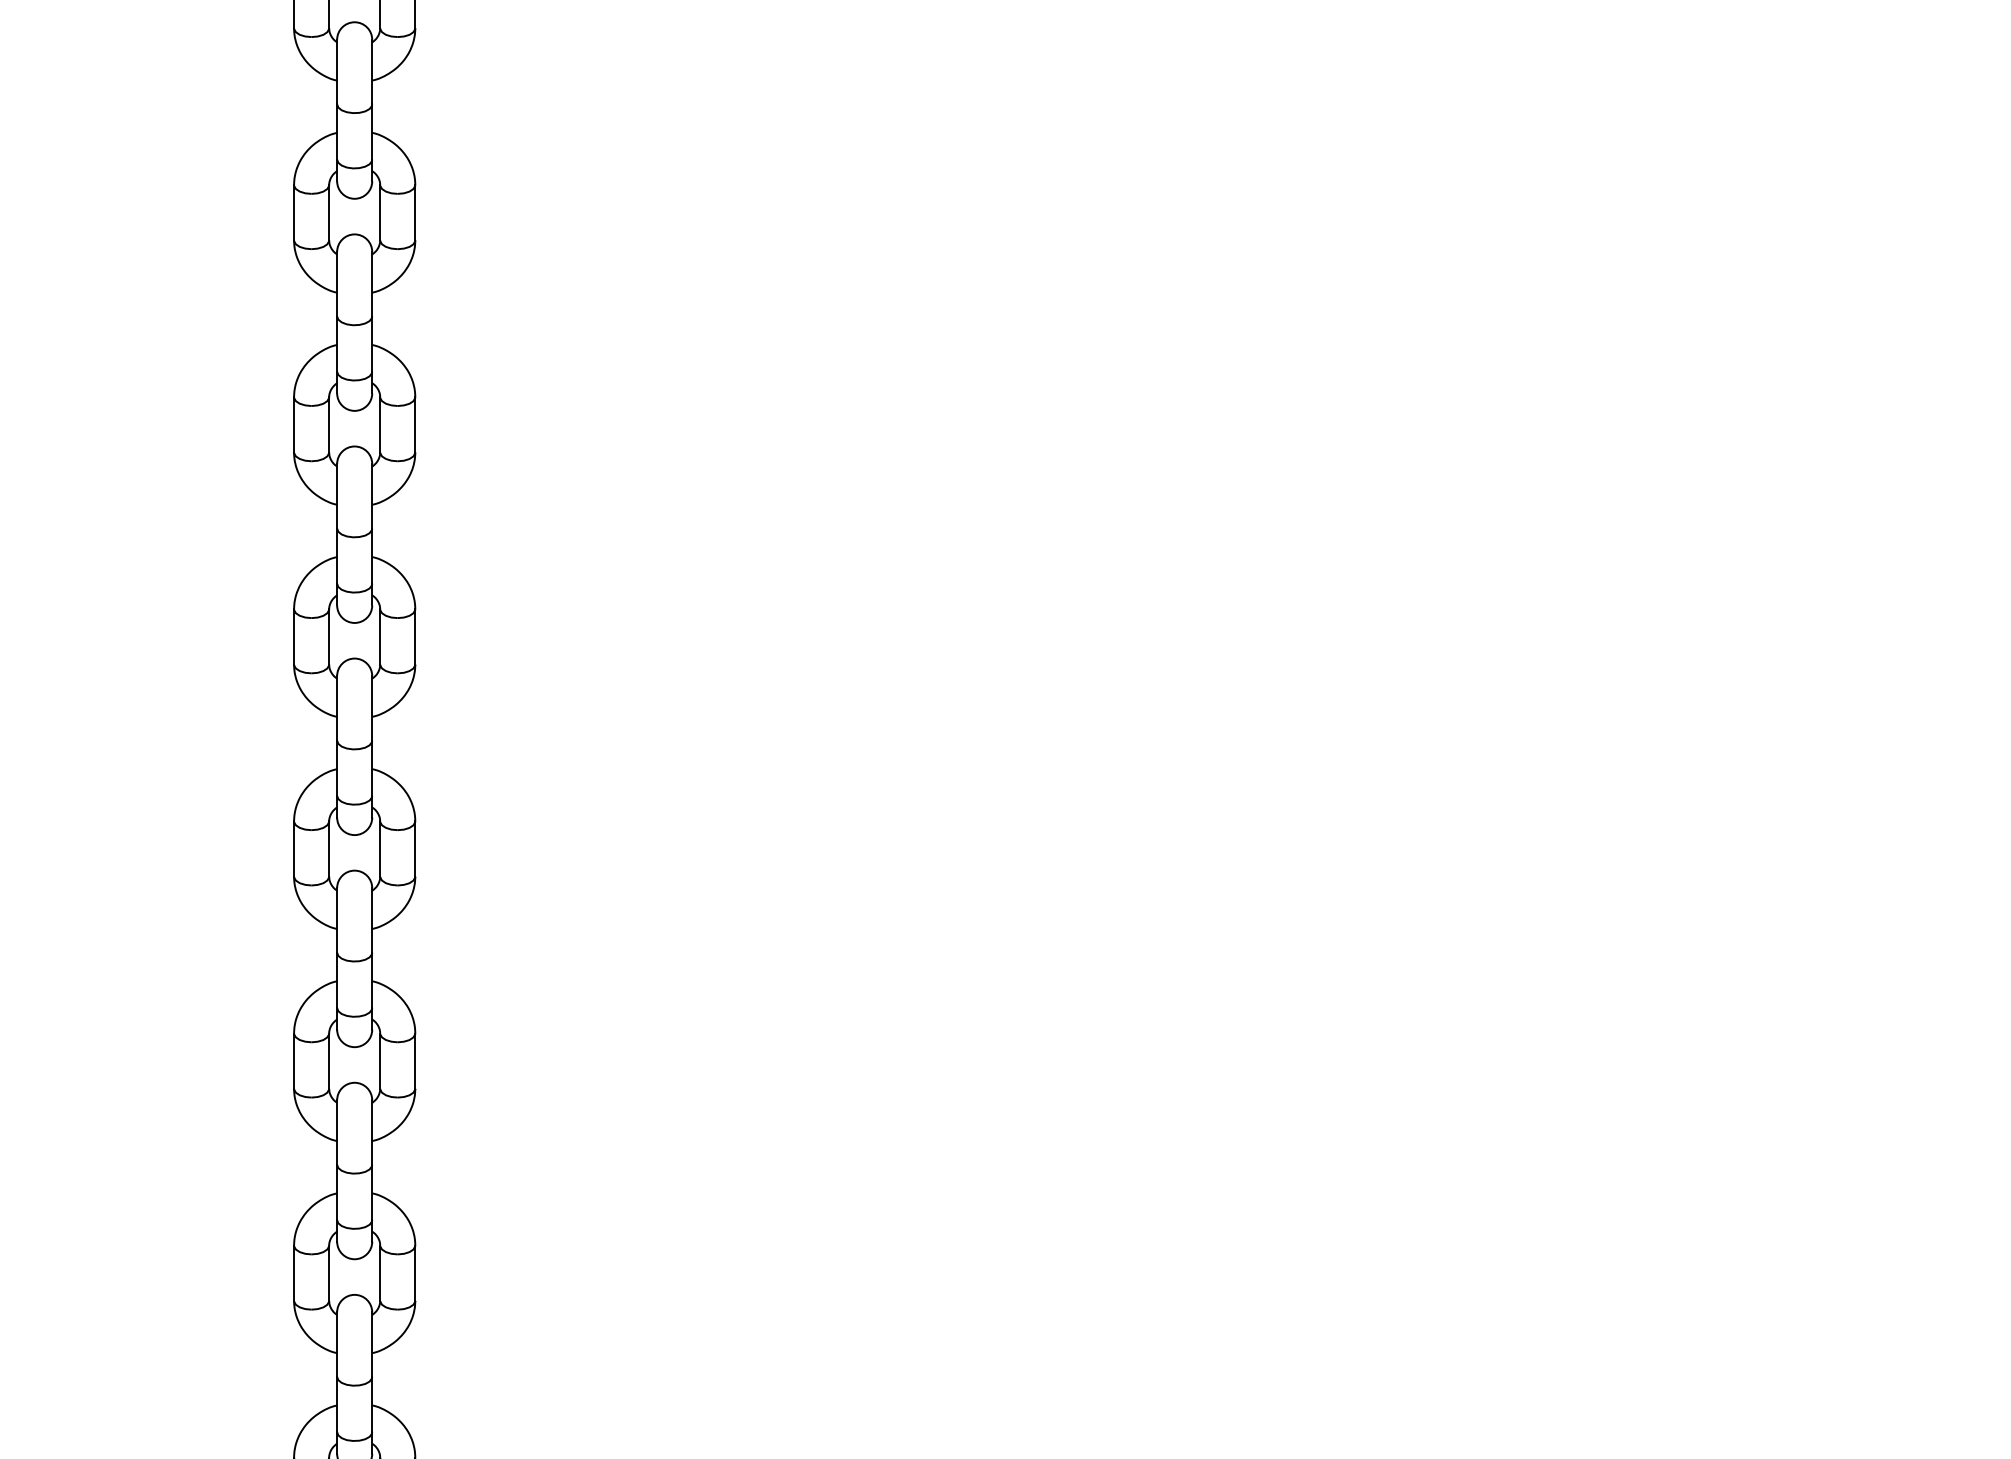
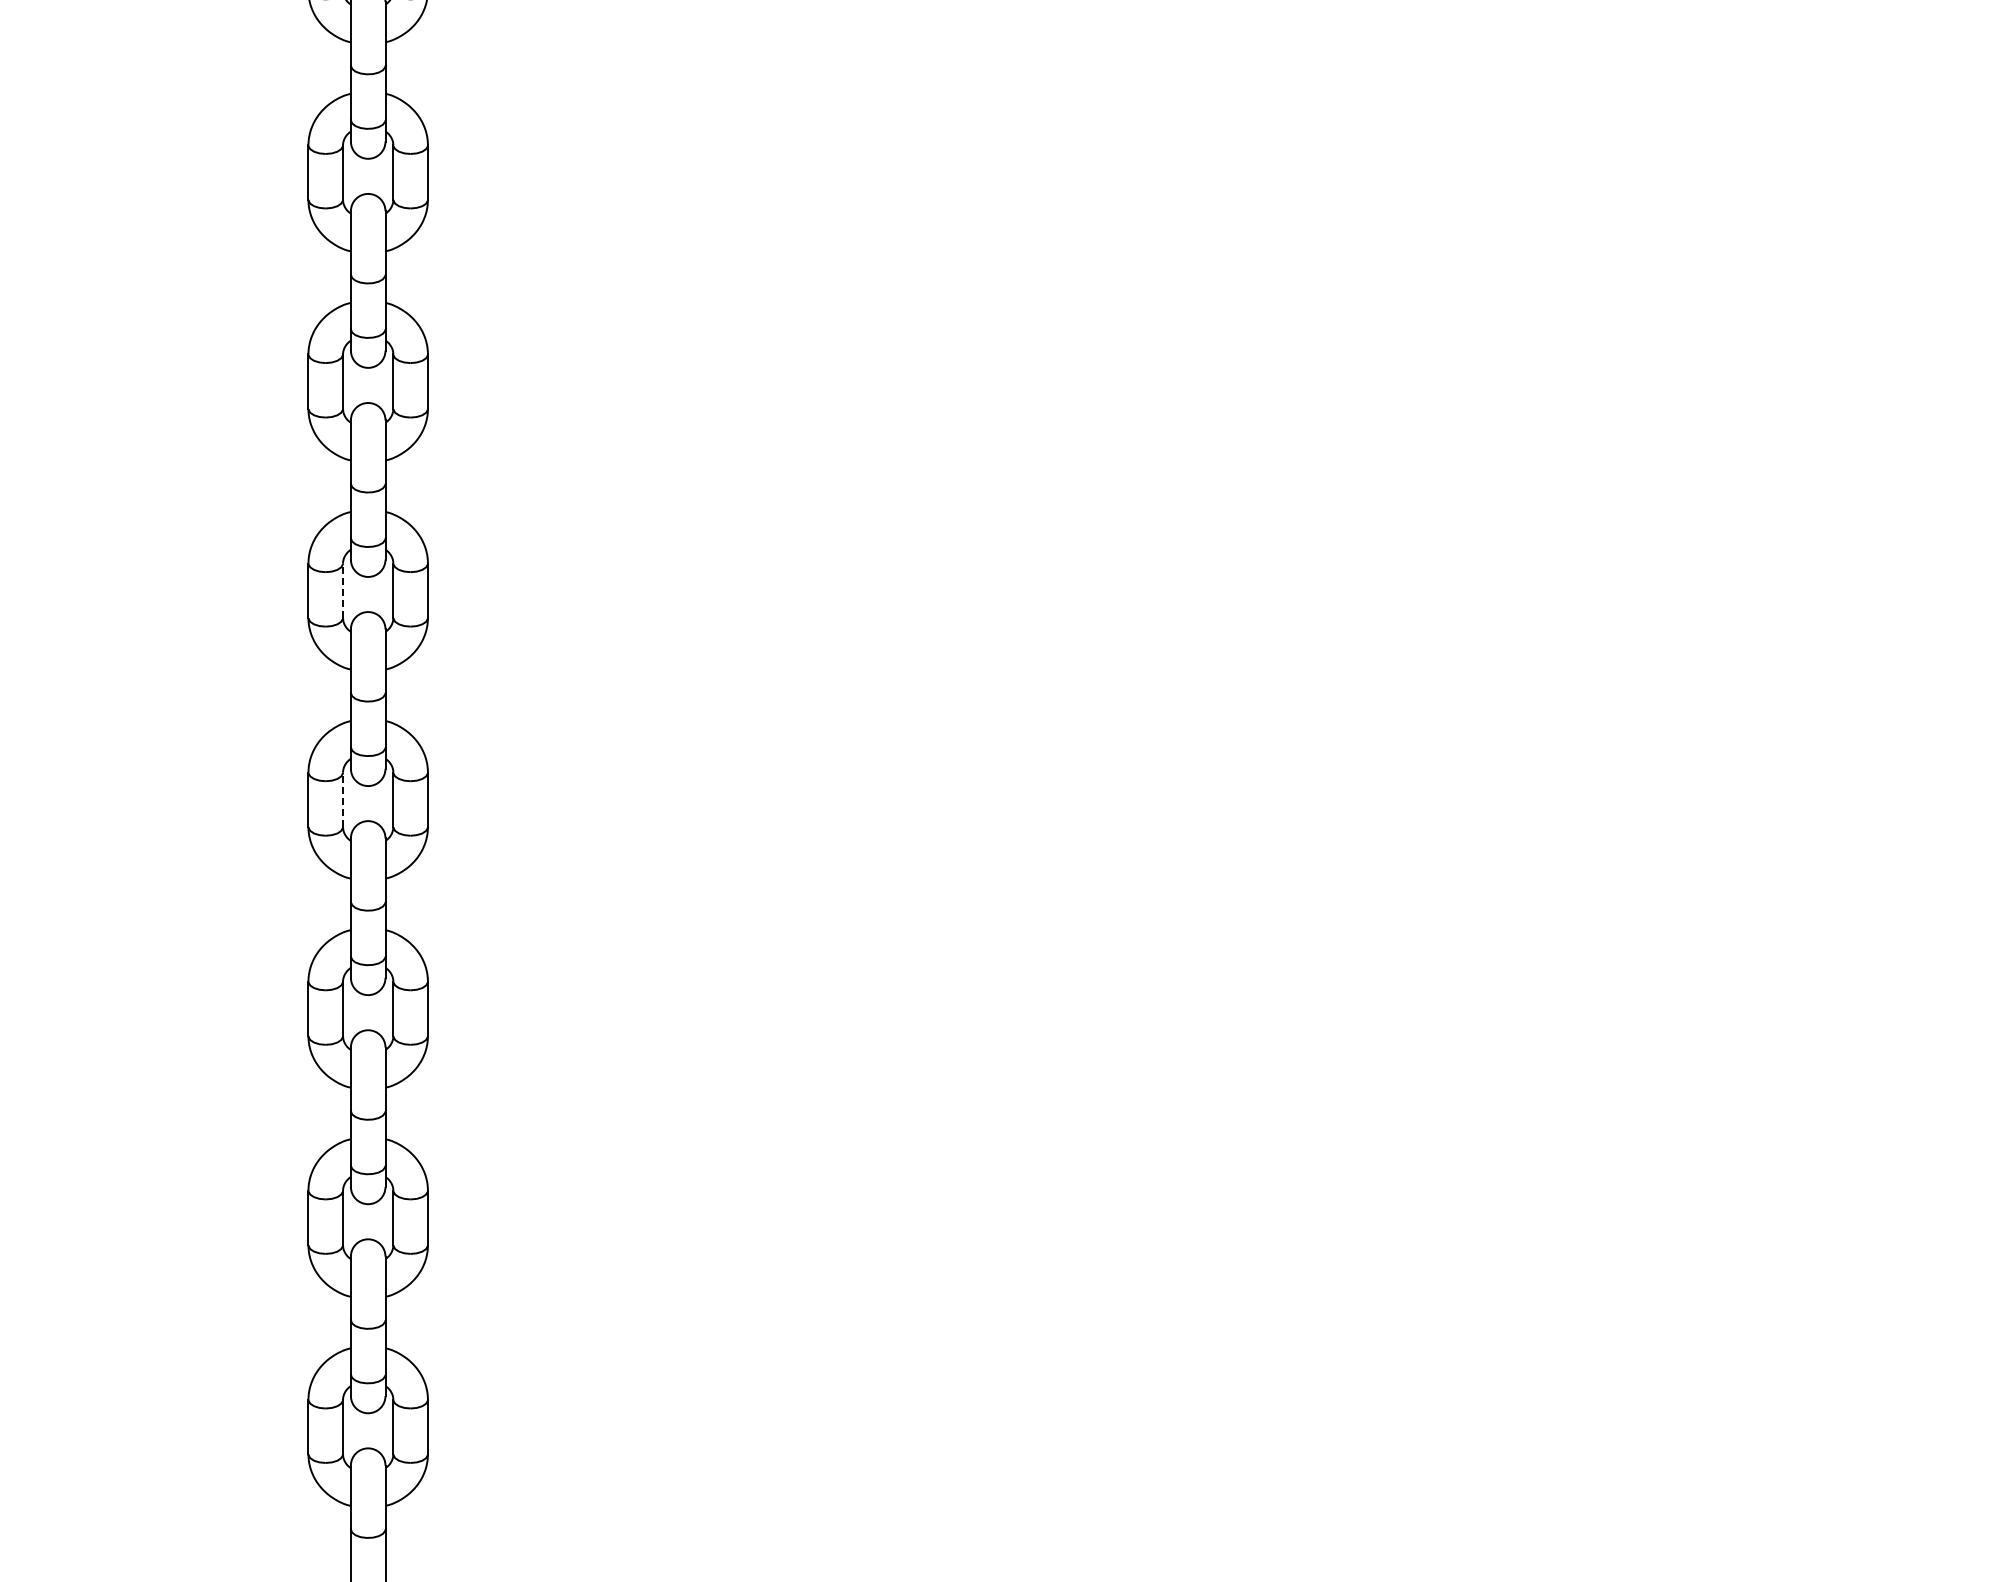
line: (329, 636) -> (343, 590), solid -> dashed
line: (329, 848) -> (343, 799), solid -> dashed

